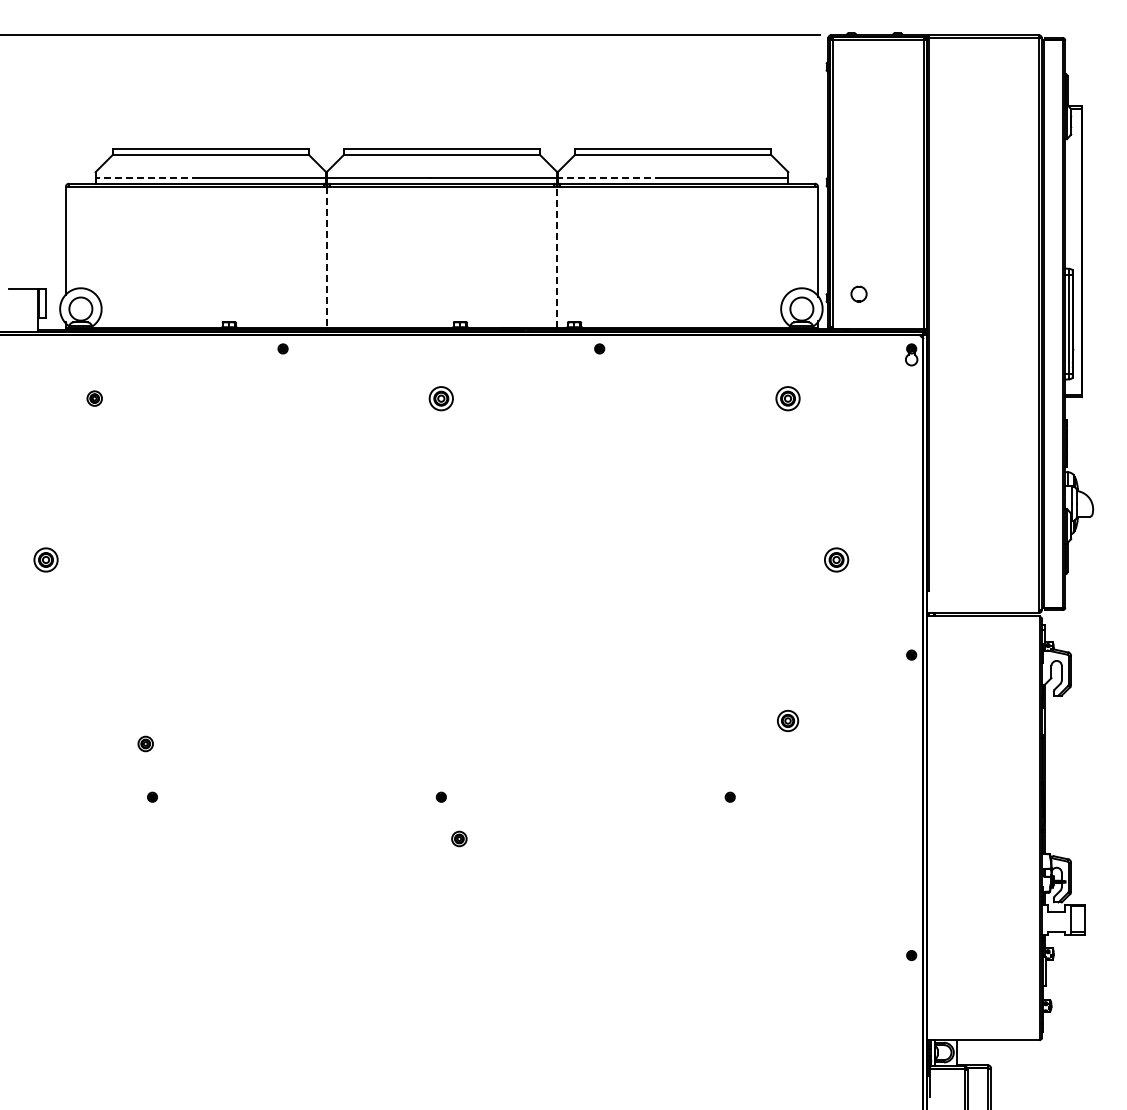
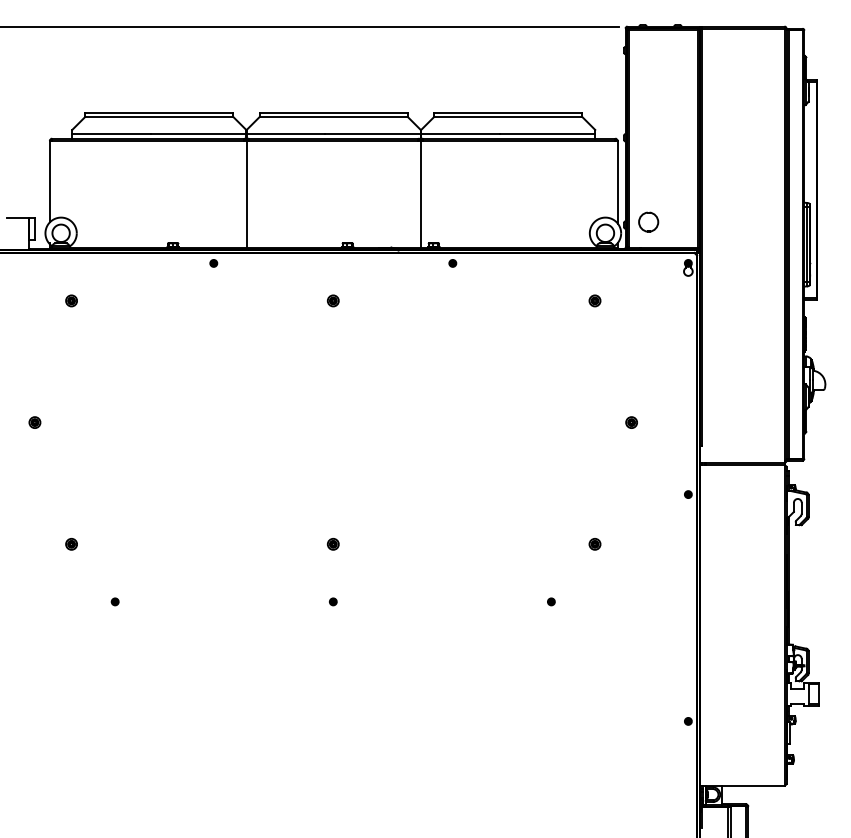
line: (147, 178) -> (111, 134), dashed -> solid
line: (609, 178) -> (460, 134), dashed -> solid
line: (326, 257) -> (246, 194), dashed -> solid
line: (557, 257) -> (420, 194), dashed -> solid
part: (858, 293) -> (648, 221), size x1.67
part: (441, 398) -> (333, 300), size x0.62
part: (787, 398) -> (594, 300), size x0.62
part: (46, 559) -> (35, 422), size x0.62
part: (836, 559) -> (631, 422), size x0.62
part: (787, 720) -> (594, 543), size x0.71
part: (145, 743) -> (71, 543), moved
part: (459, 838) -> (333, 543), moved

